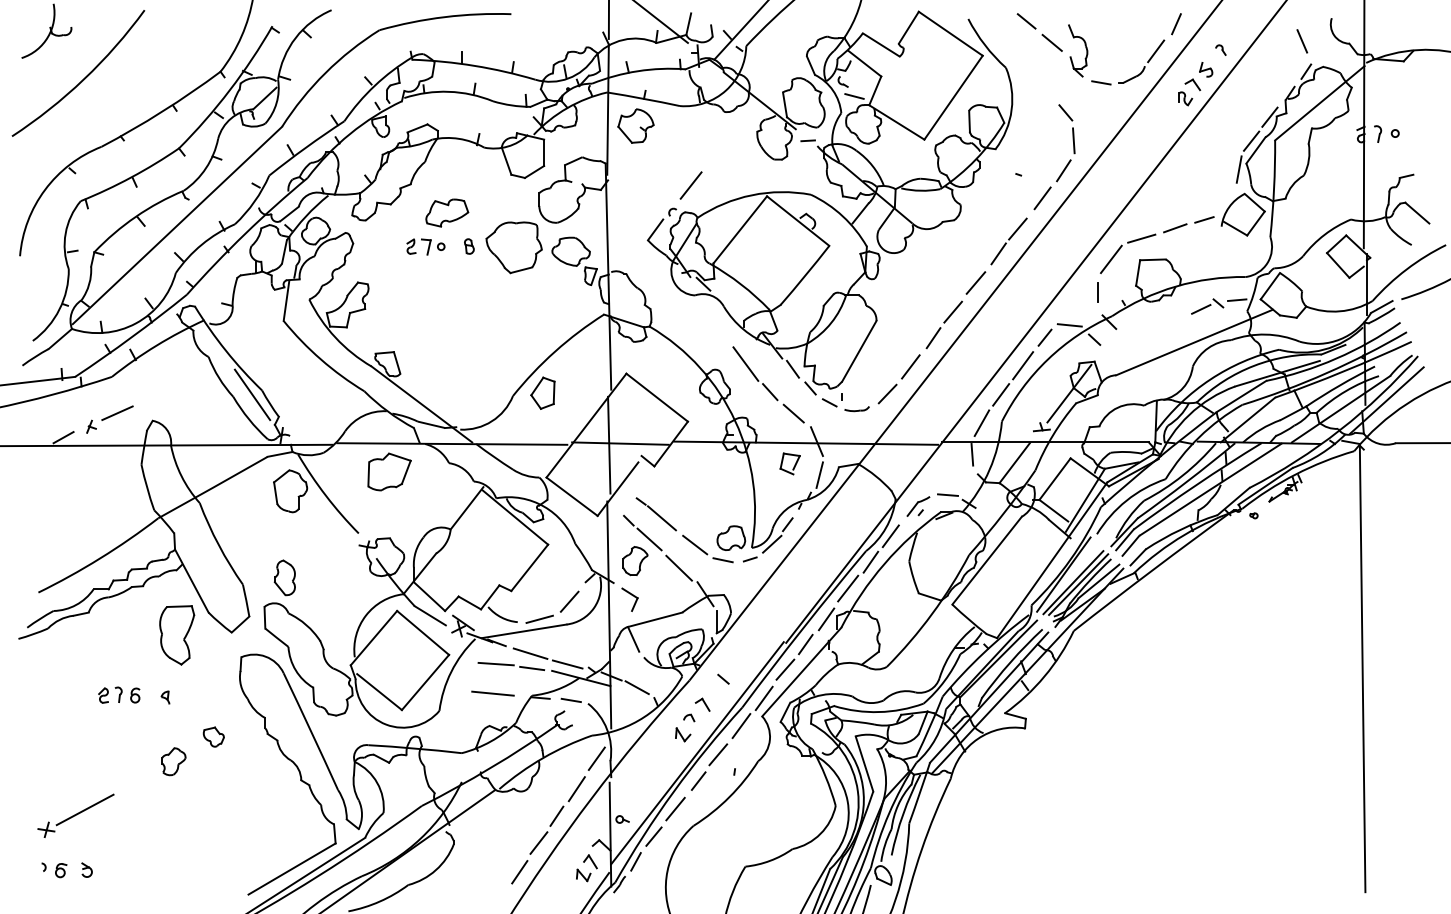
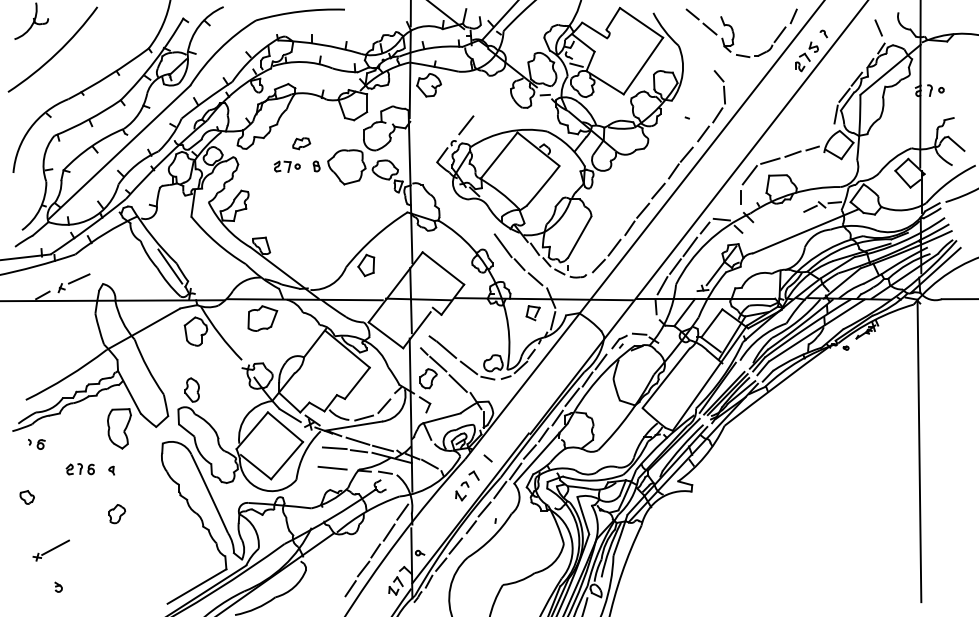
part: (446, 212) -> (301, 143), size x0.6
part: (212, 737) -> (26, 497), moved
part: (76, 815) -> (51, 550), size x0.7
part: (54, 870) -> (36, 444), moved

